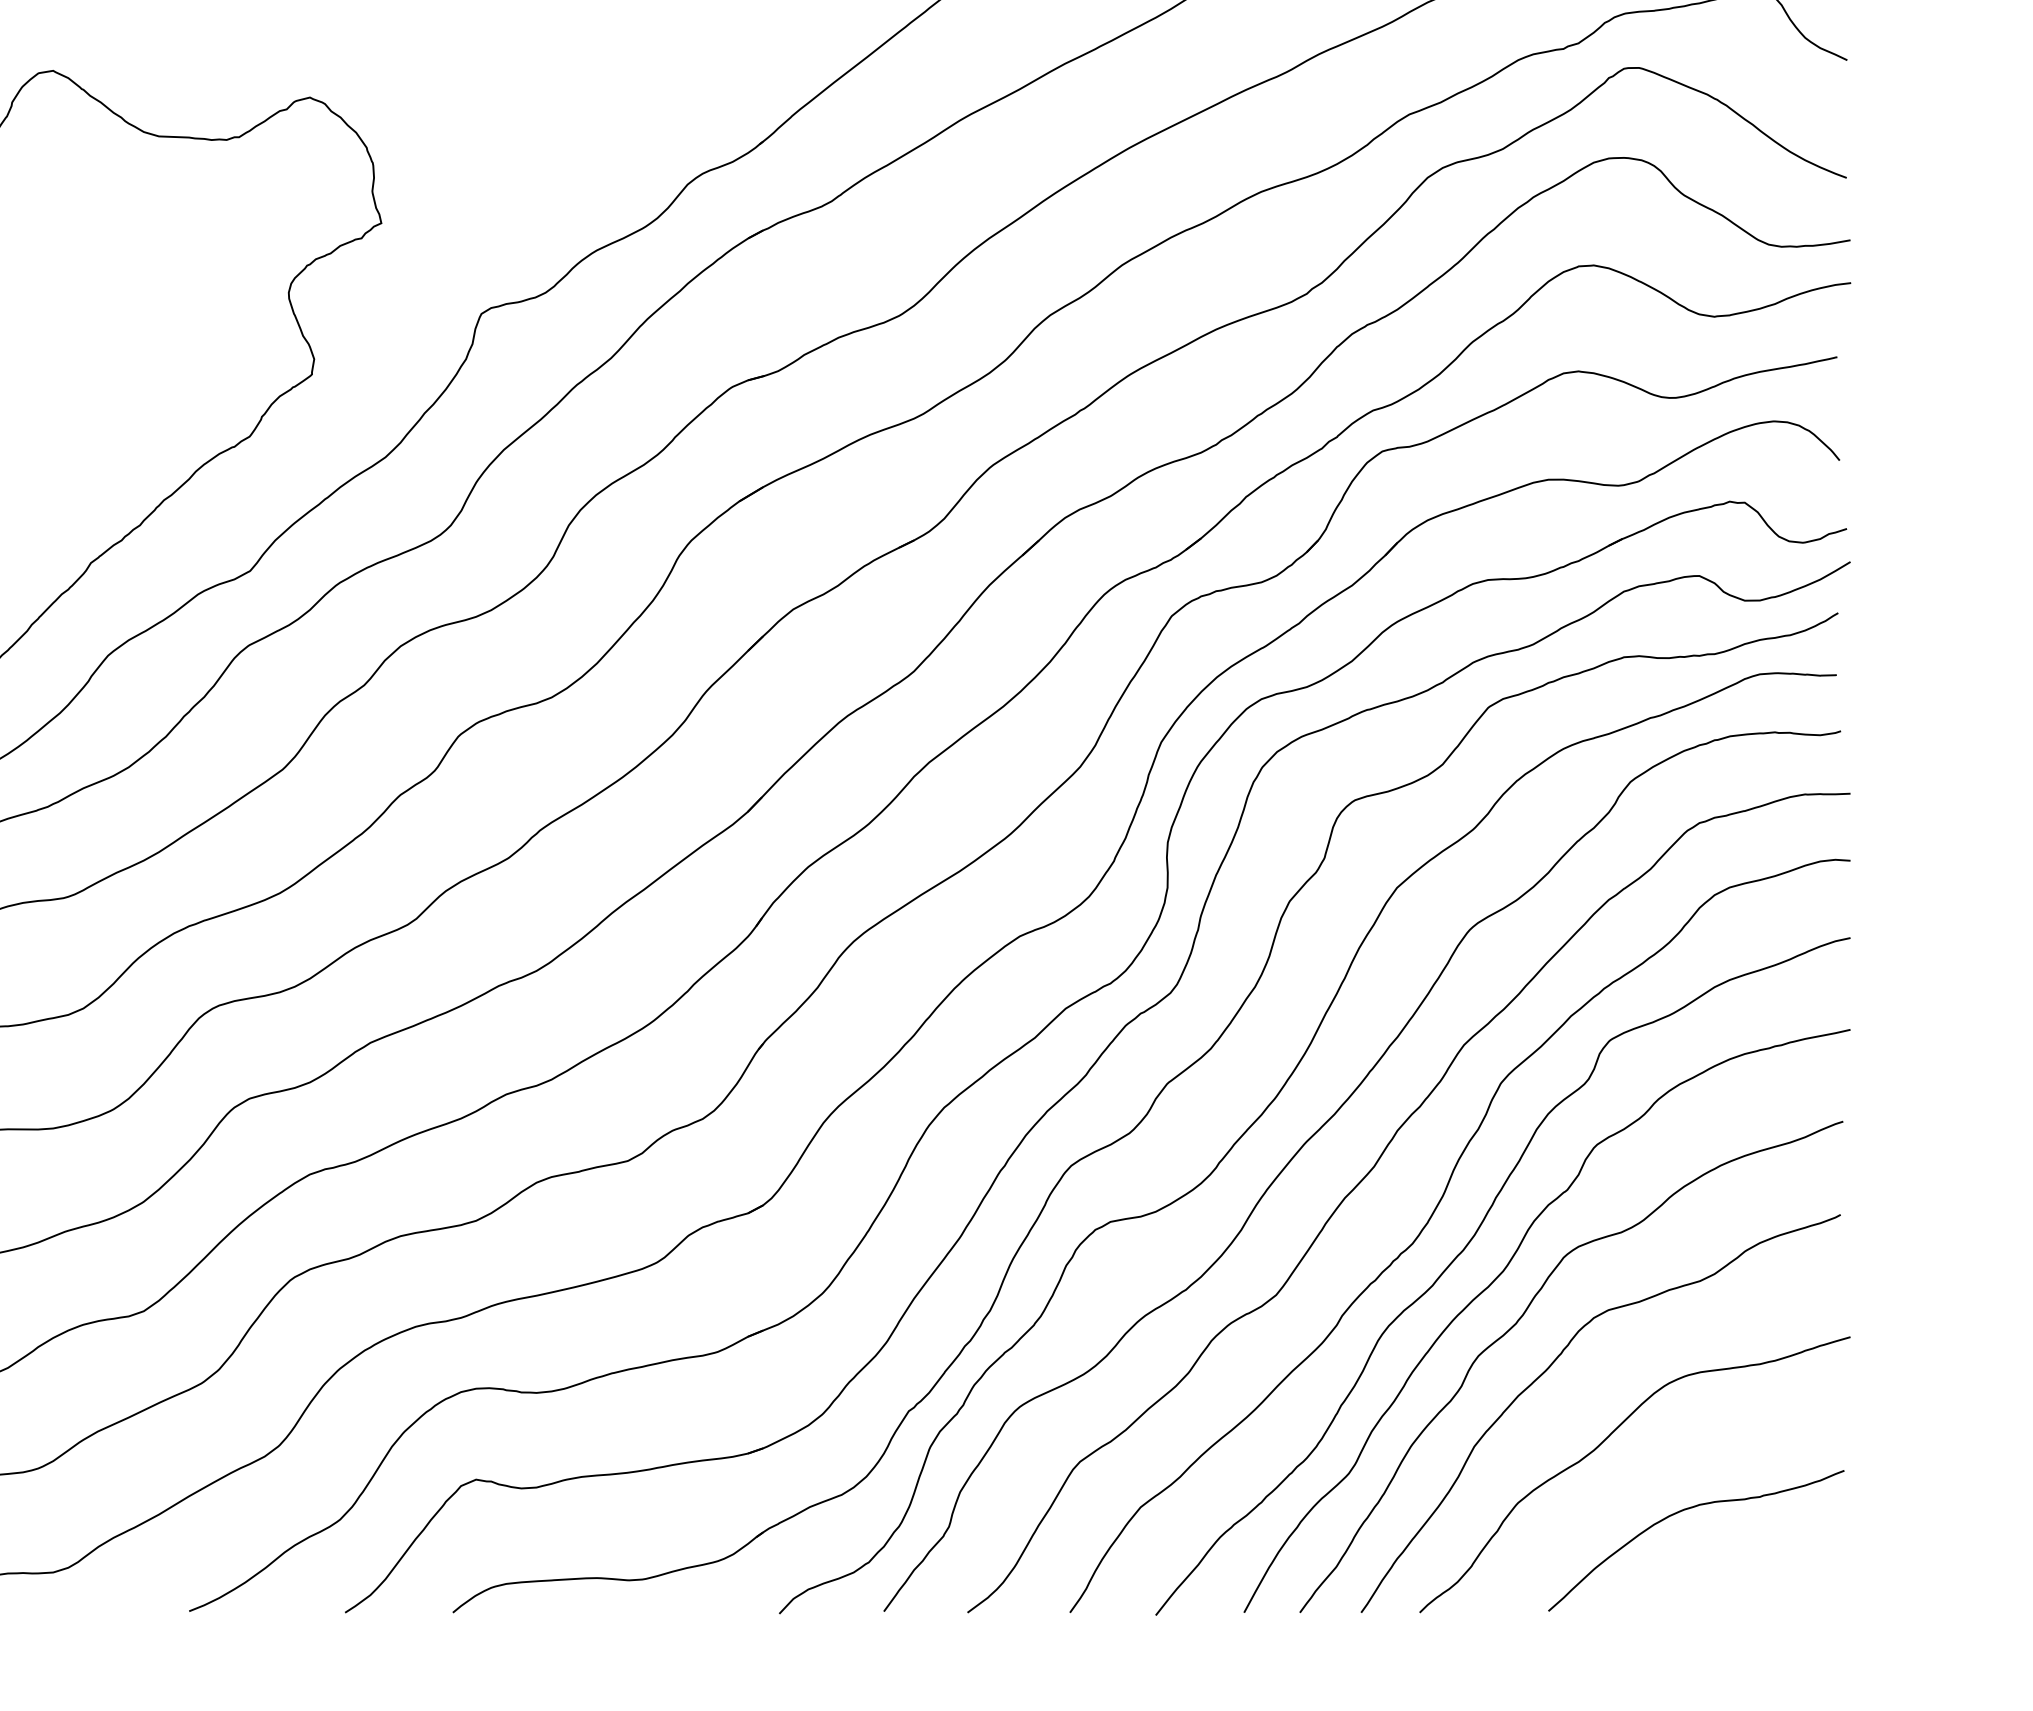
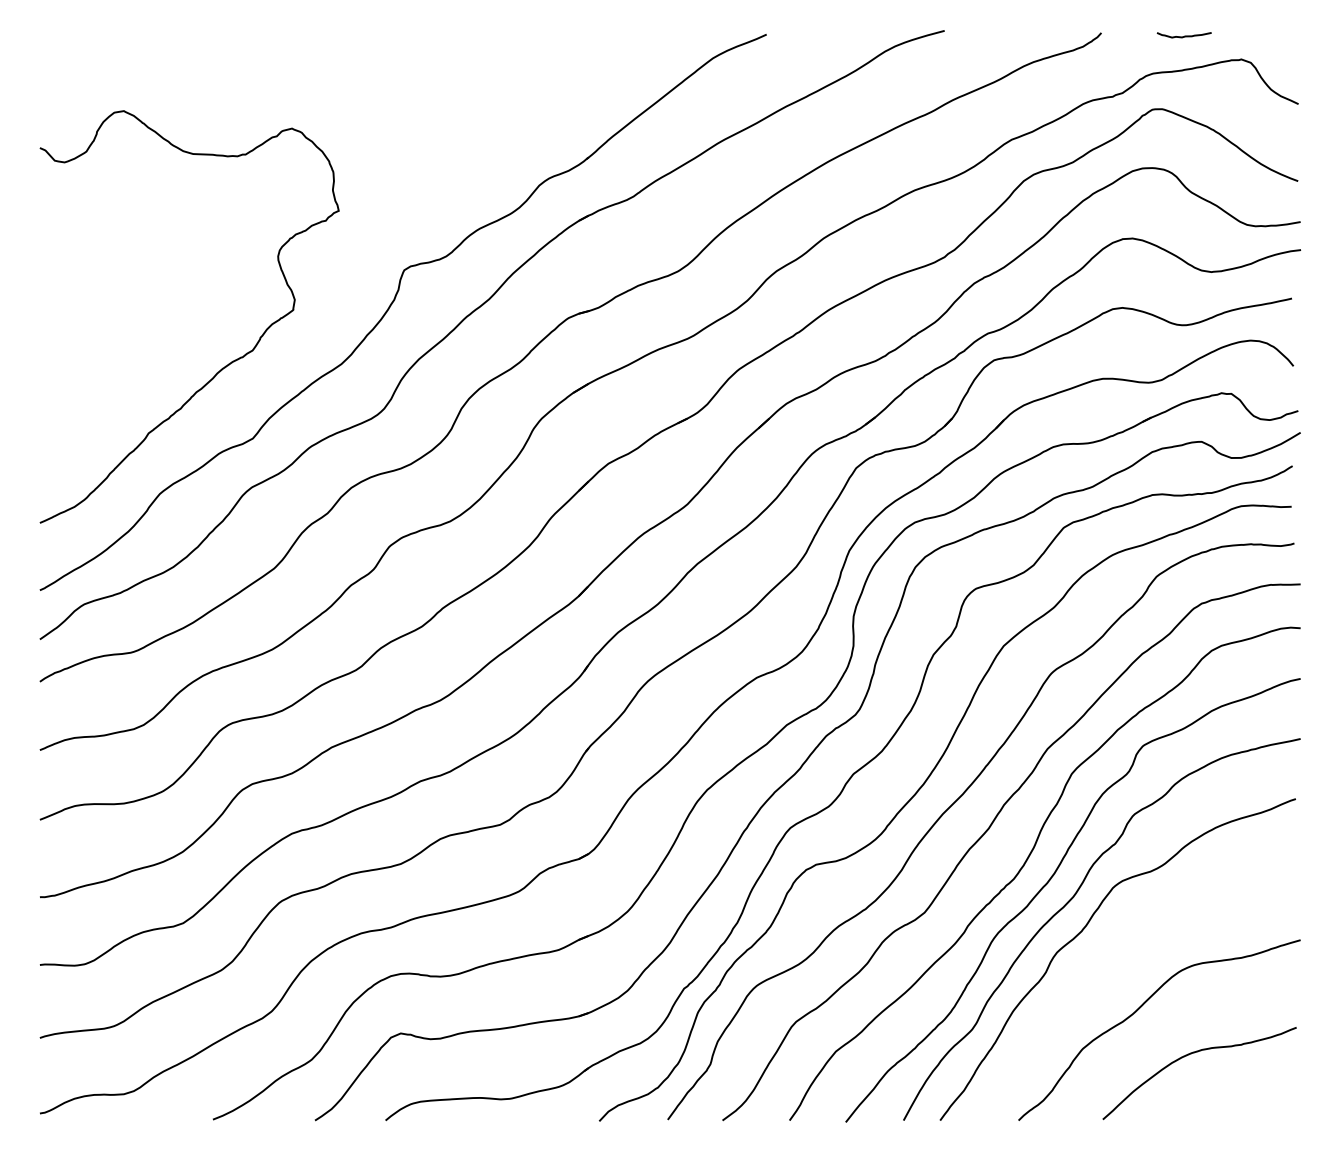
curve: (1550, 1368) -> (1104, 960), removed

